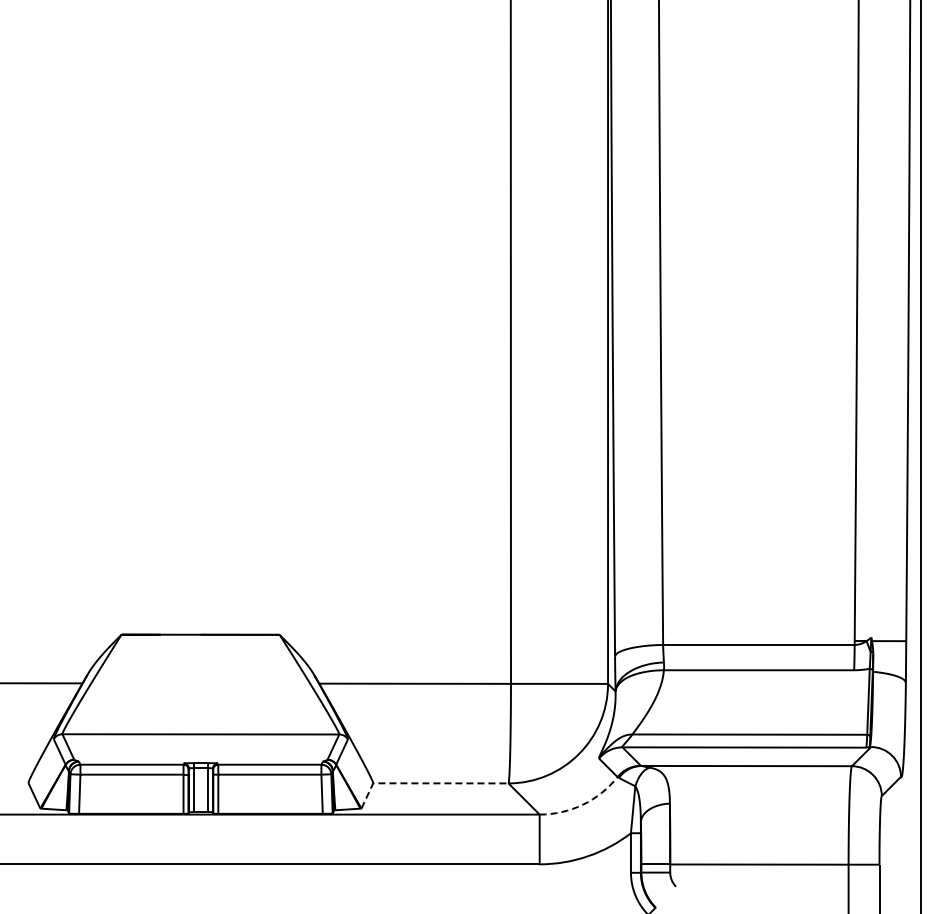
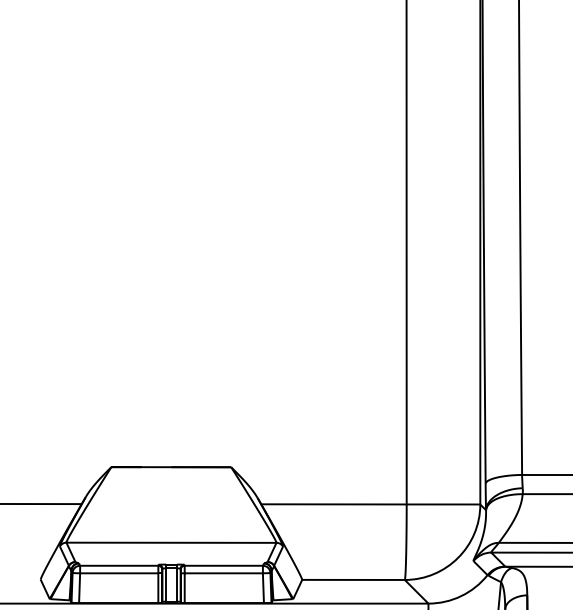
line: (426, 783) -> (342, 580), dashed -> solid
line: (582, 804) -> (460, 595), dashed -> solid

